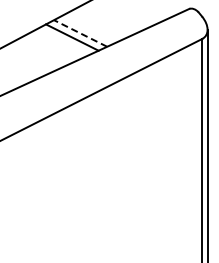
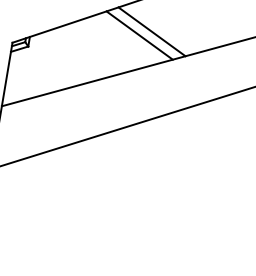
line: (80, 33) -> (151, 31), dashed -> solid

